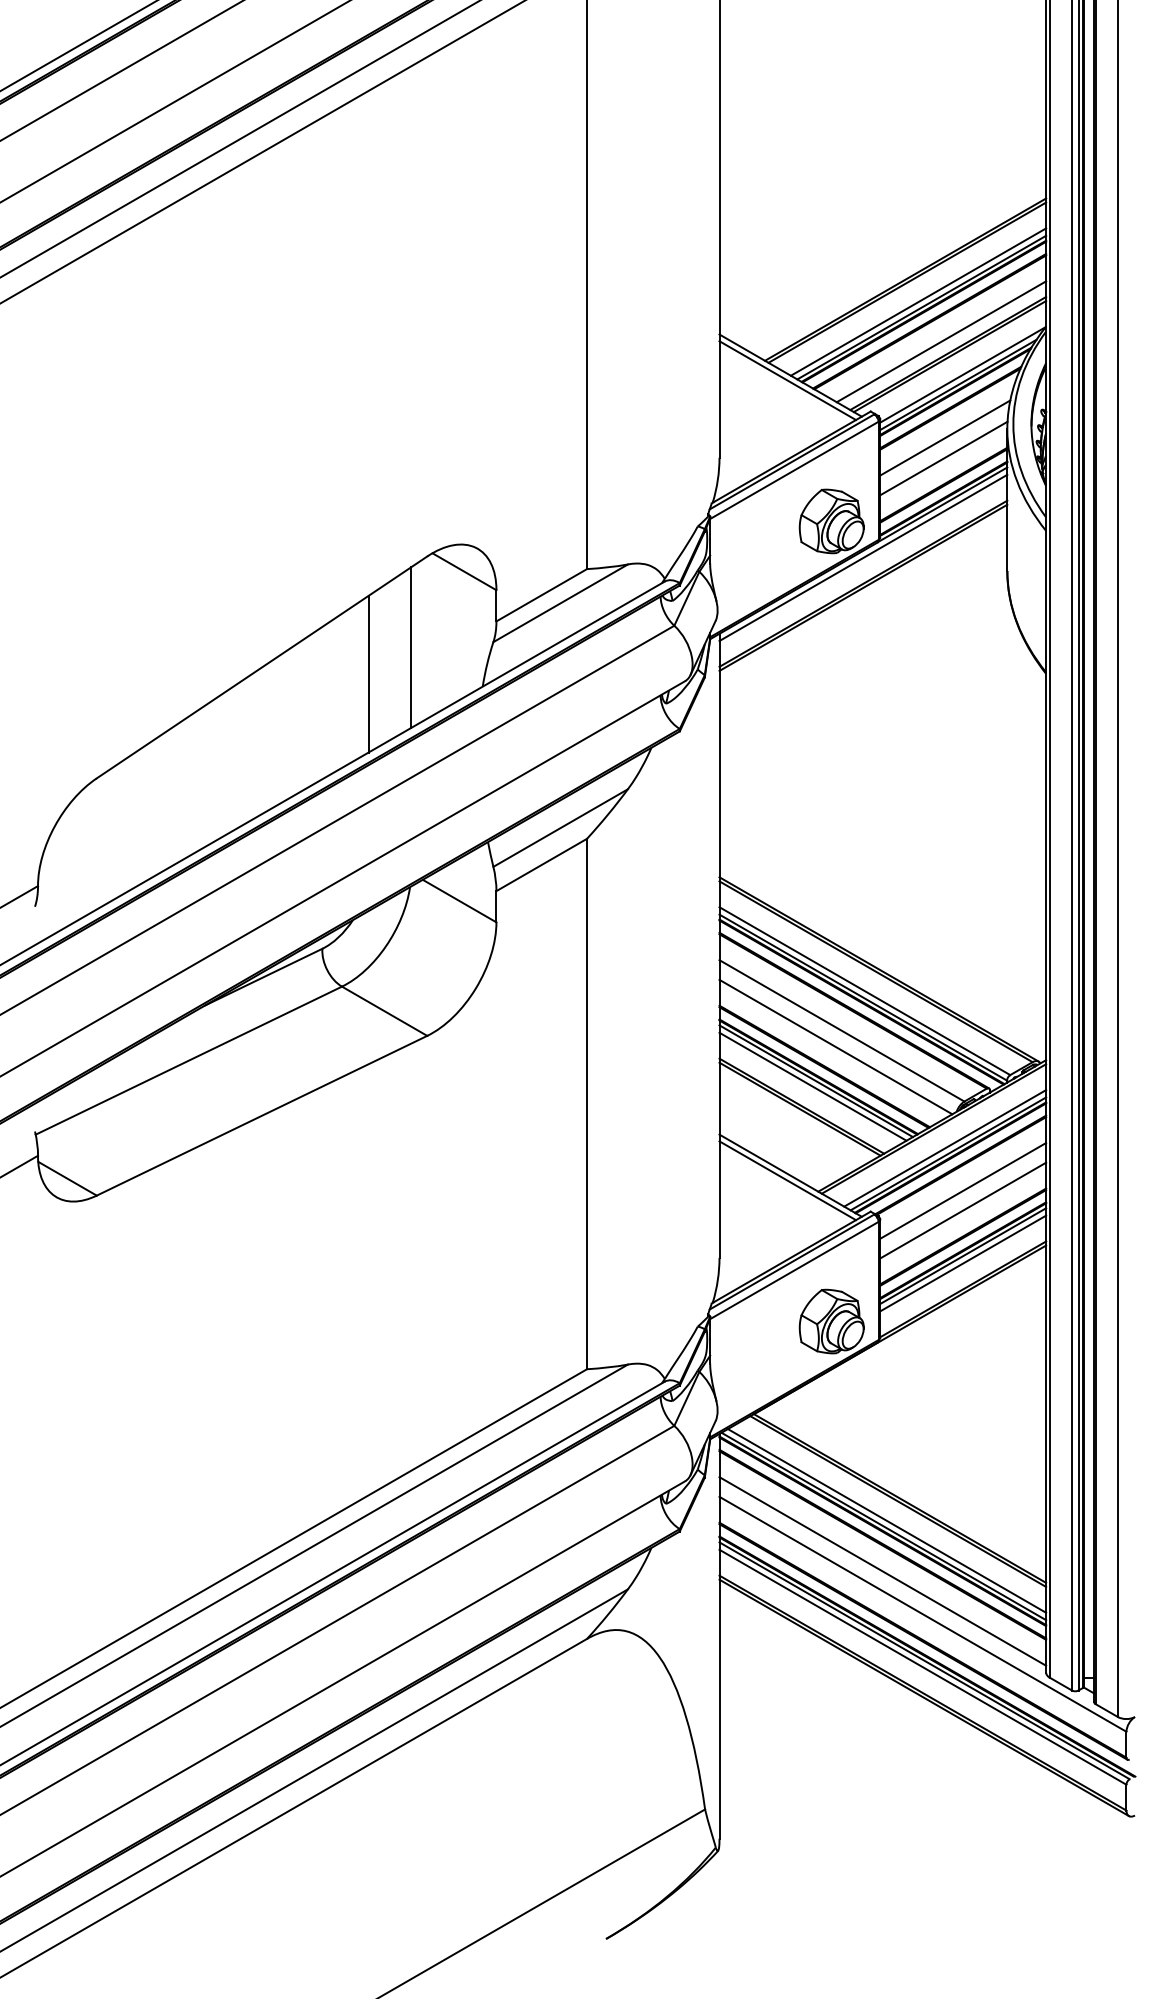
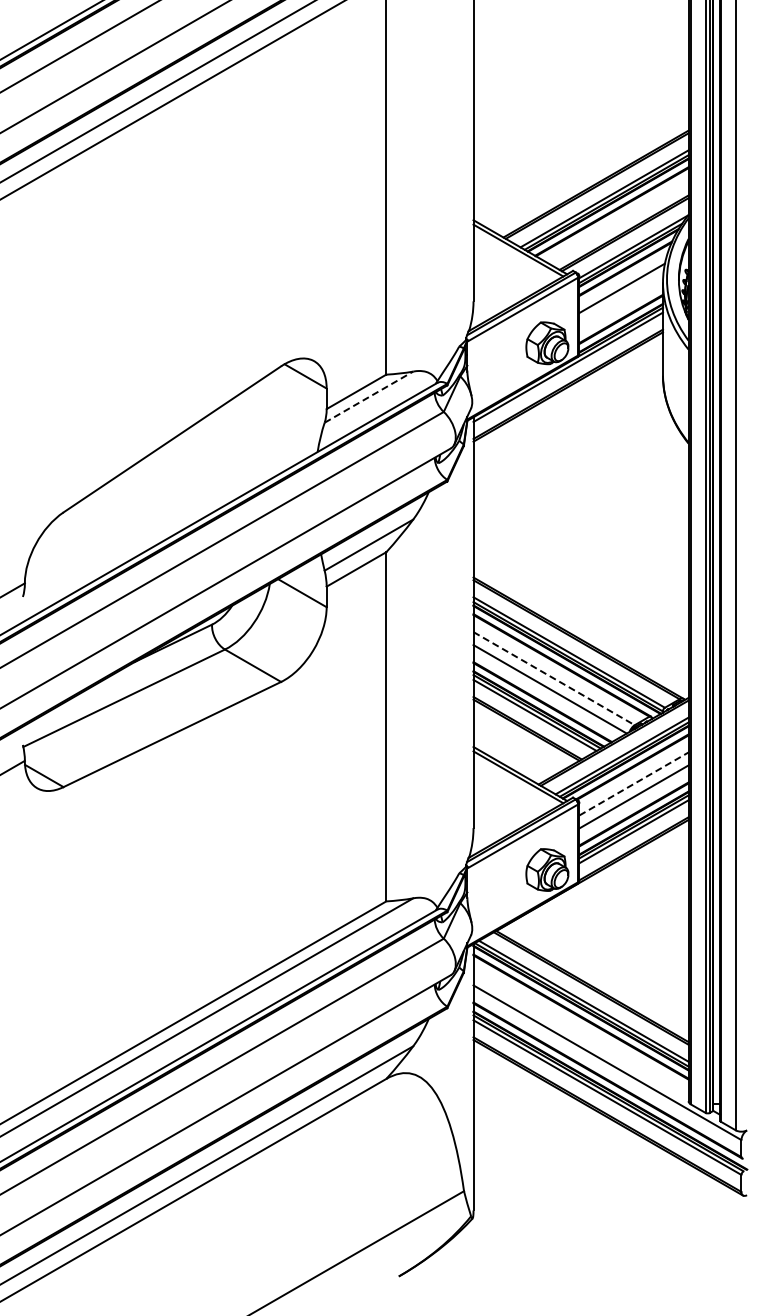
line: (941, 341) -> (619, 224), removed
line: (944, 457) -> (621, 301), removed
line: (561, 602) -> (369, 396), solid -> dashed
line: (411, 647) -> (270, 426), removed
line: (368, 673) -> (242, 443), removed
line: (842, 1030) -> (554, 678), solid -> dashed
line: (964, 1190) -> (634, 783), solid -> dashed
line: (882, 1571) -> (580, 1034), removed

